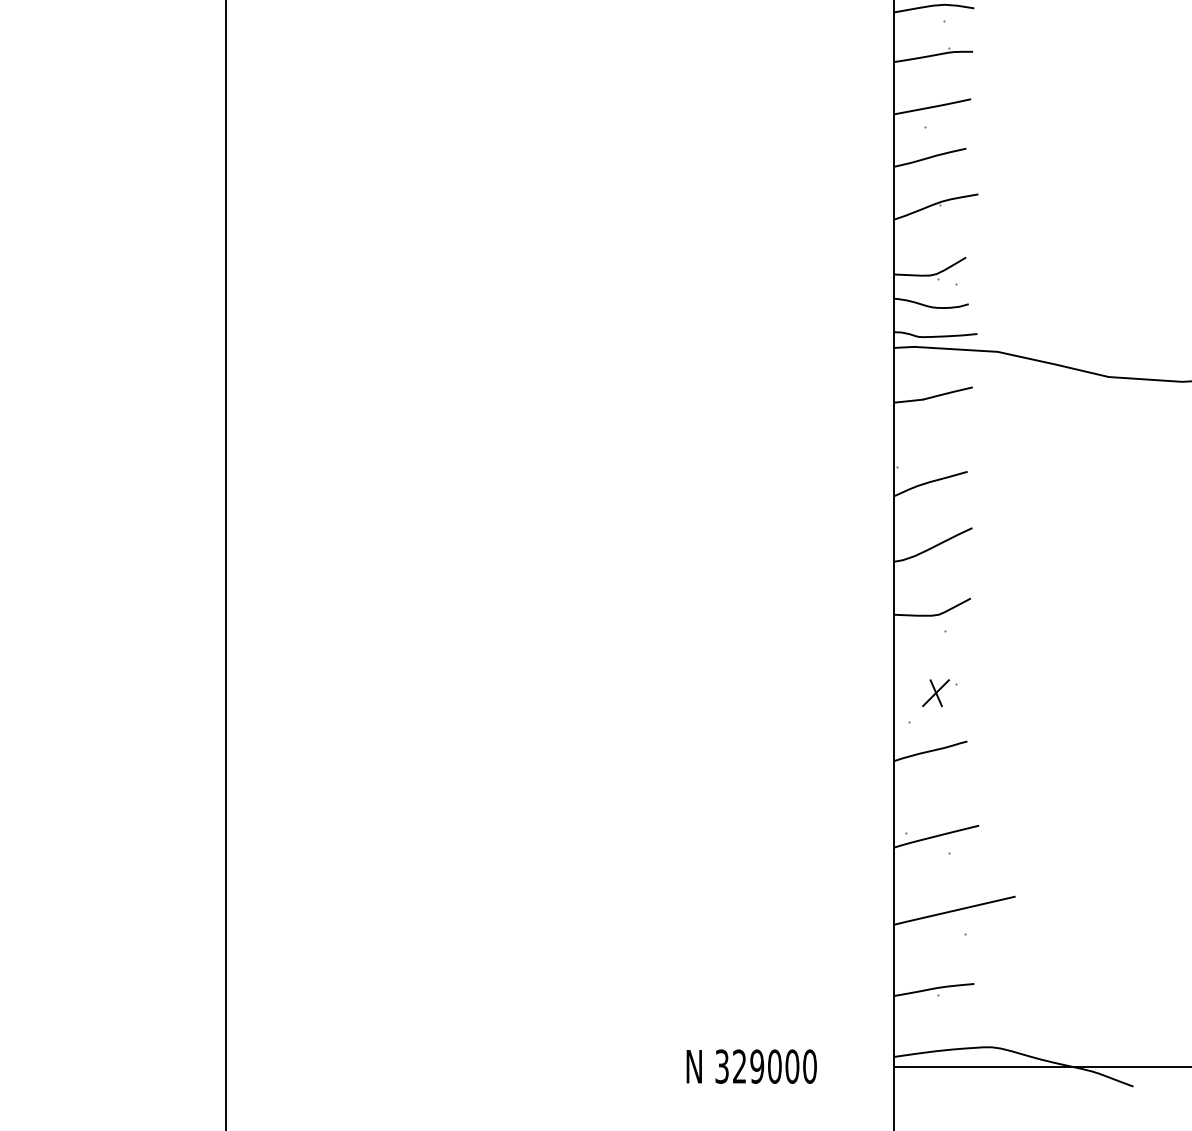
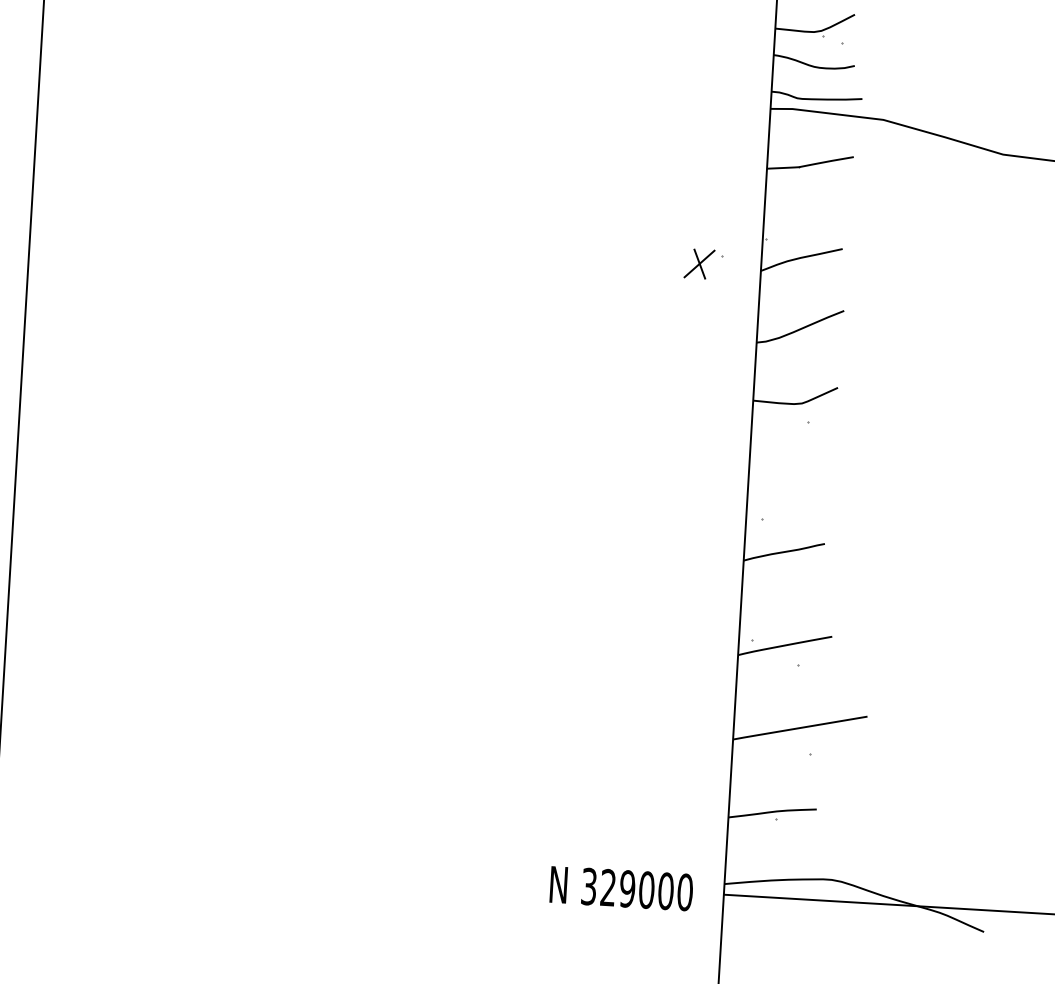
part: (939, 693) -> (703, 264), moved
text: (751, 1066) -> (621, 888), moved

